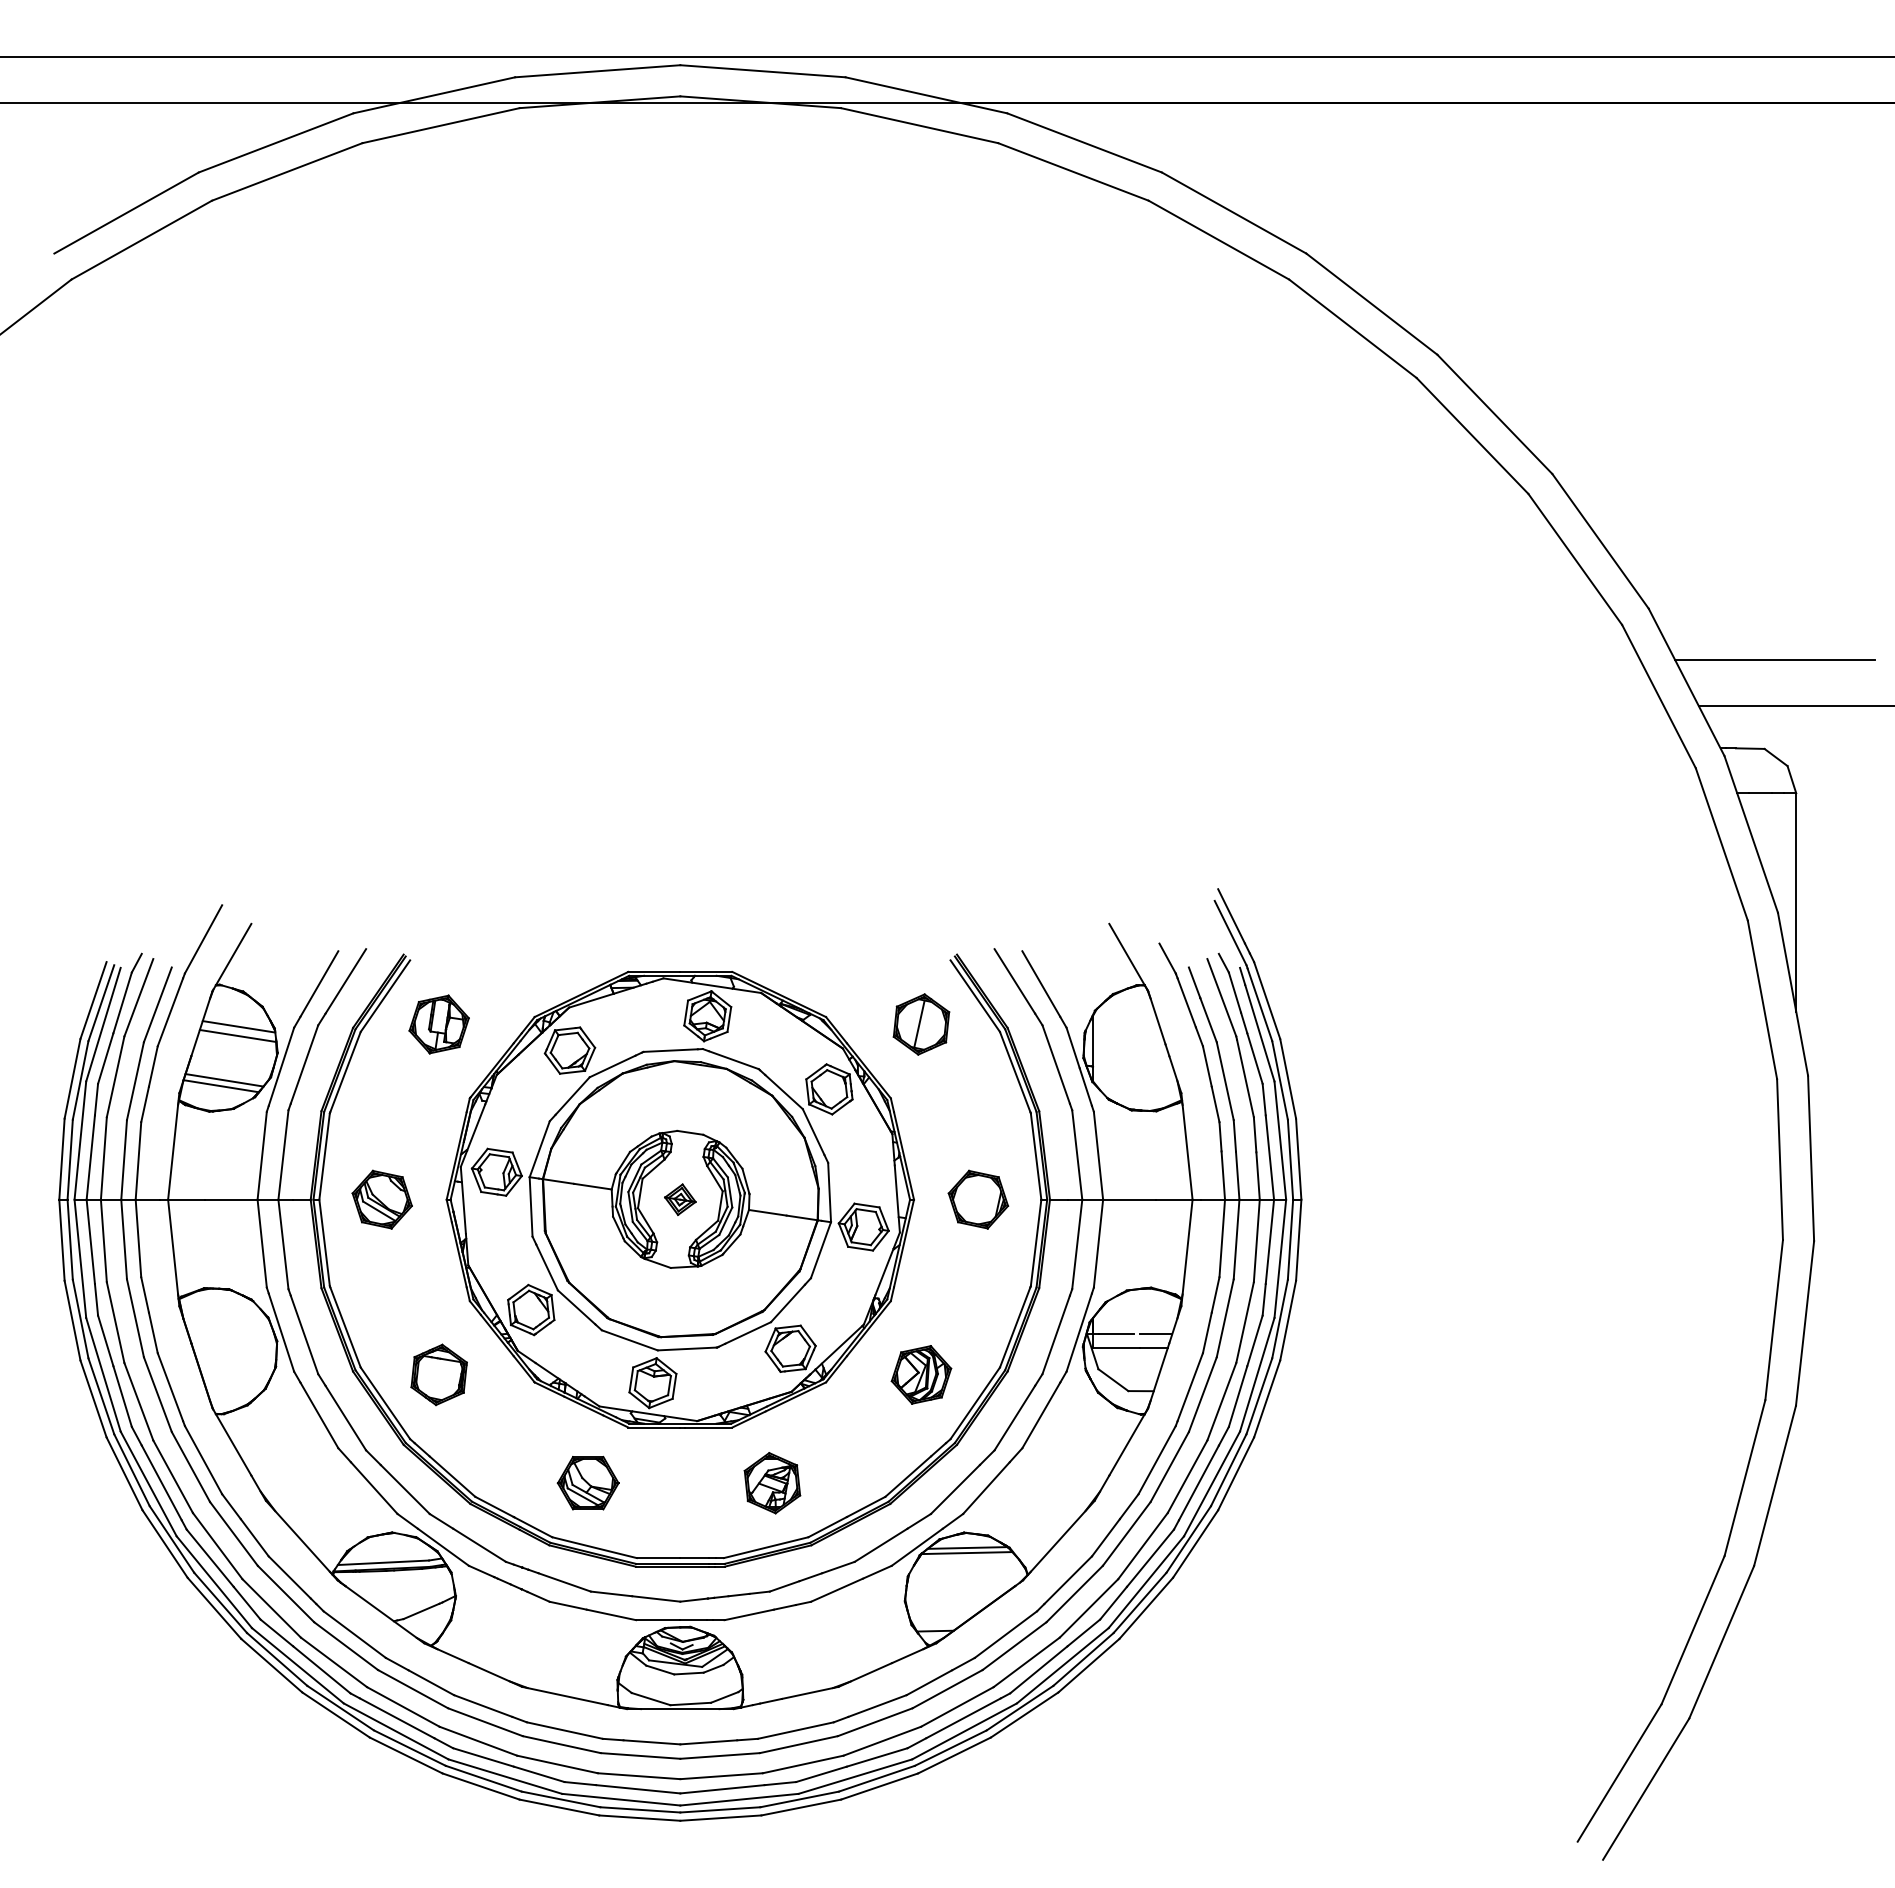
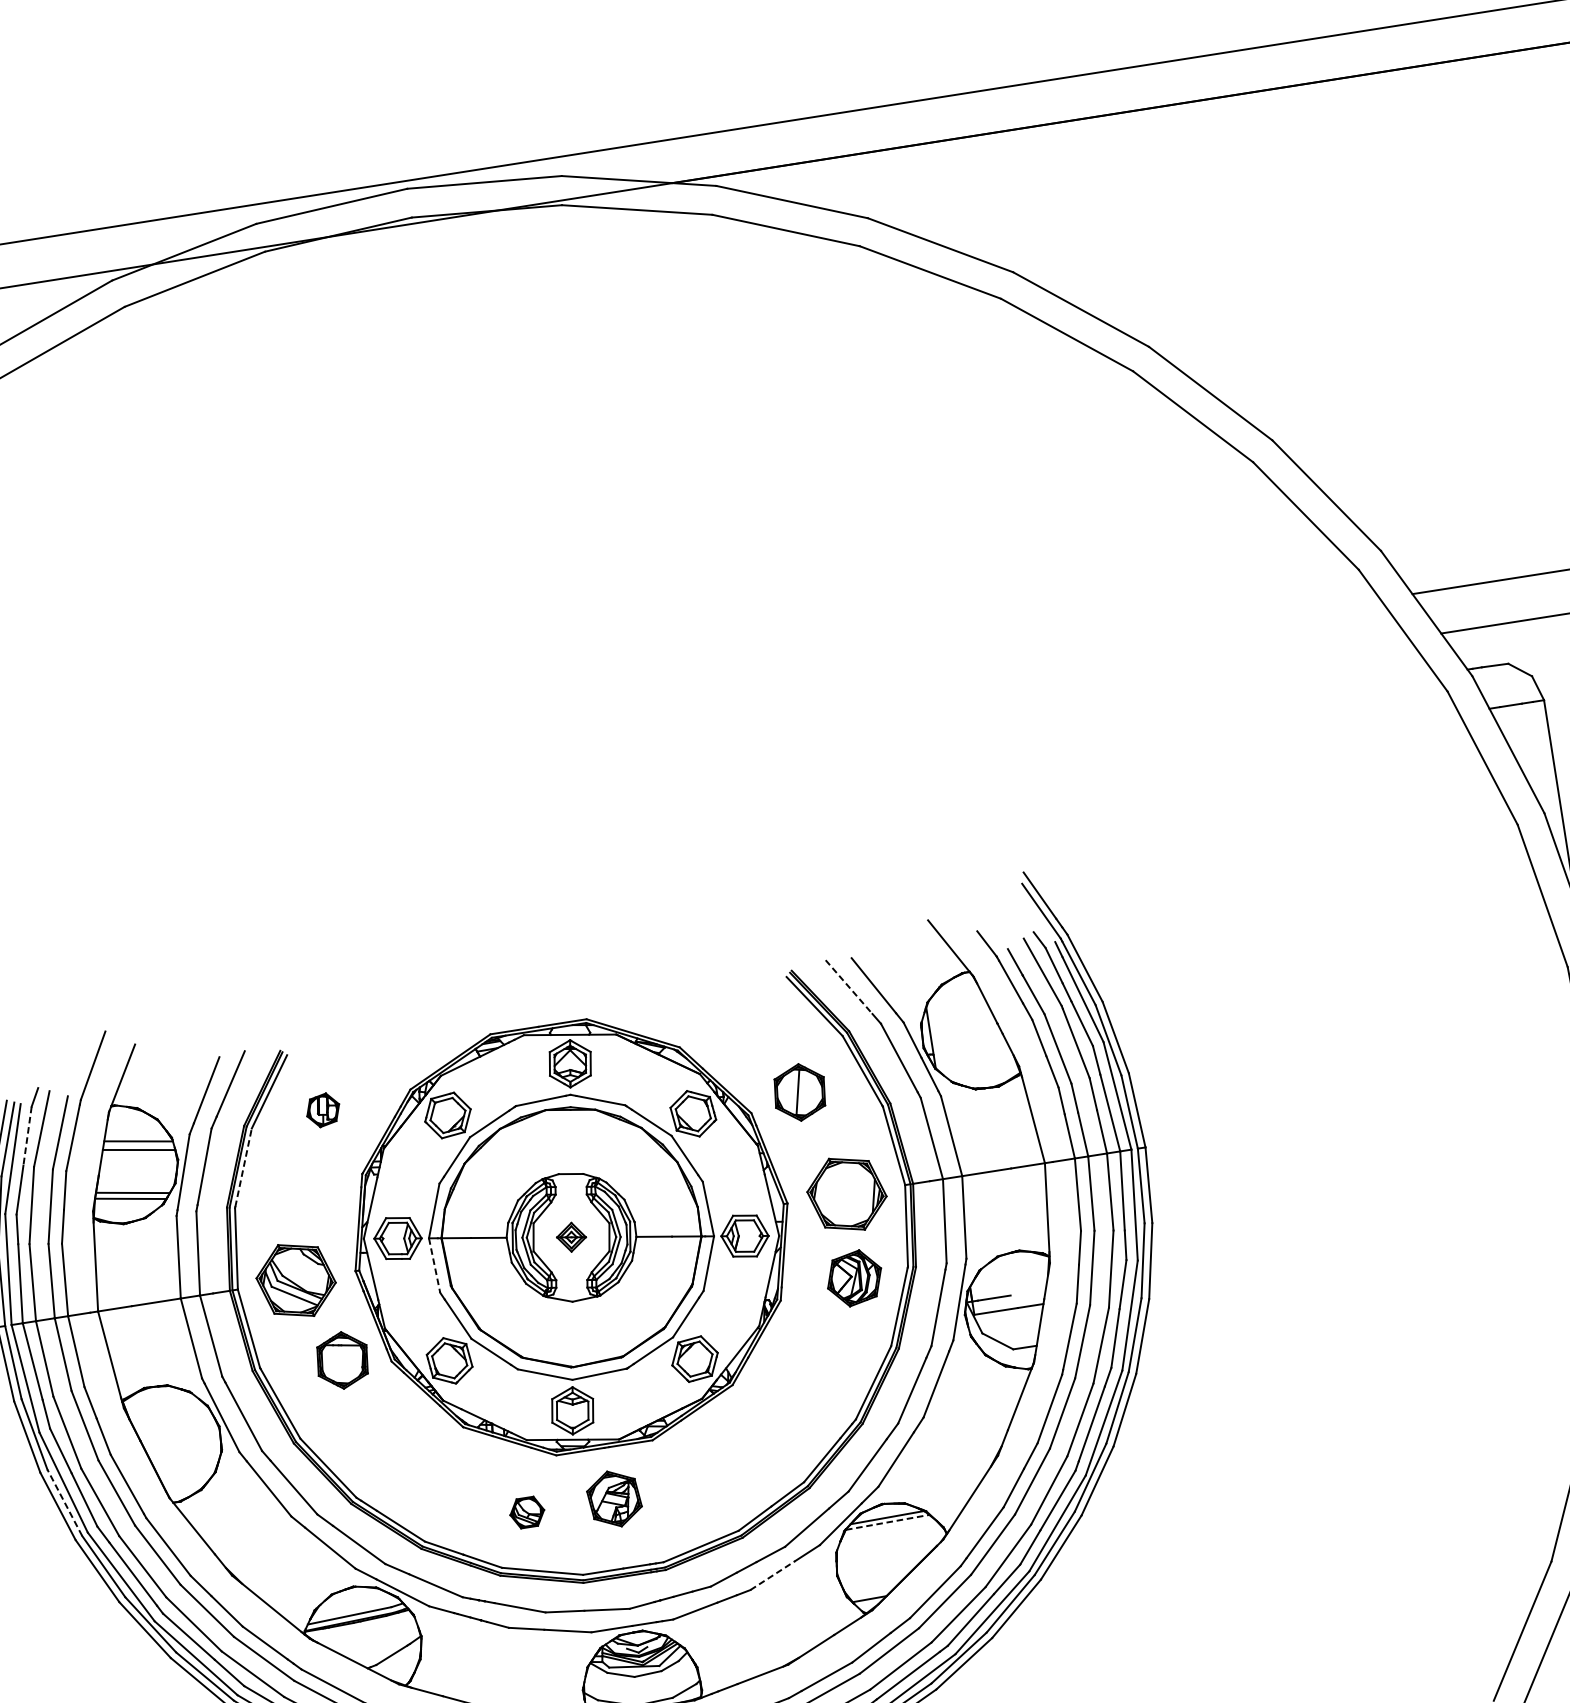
line: (1015, 981) -> (849, 987), solid -> dashed
line: (122, 1002) -> (27, 1135), solid -> dashed
part: (438, 1024) -> (322, 1110), size x0.6
part: (921, 1024) -> (799, 1092), moved
line: (345, 1072) -> (243, 1168), solid -> dashed
part: (381, 1199) -> (295, 1280), size x1.4
part: (978, 1199) -> (847, 1193), size x1.4
line: (531, 1206) -> (434, 1265), solid -> dashed
line: (1156, 1333) -> (1030, 1292), removed
part: (438, 1374) -> (341, 1360), moved
part: (921, 1374) -> (854, 1278), moved
line: (101, 1395) -> (64, 1502), solid -> dashed
part: (587, 1482) -> (526, 1512), size x0.6
part: (772, 1483) -> (614, 1499), moved
line: (967, 1553) -> (888, 1522), solid -> dashed
line: (837, 1590) -> (773, 1575), solid -> dashed

